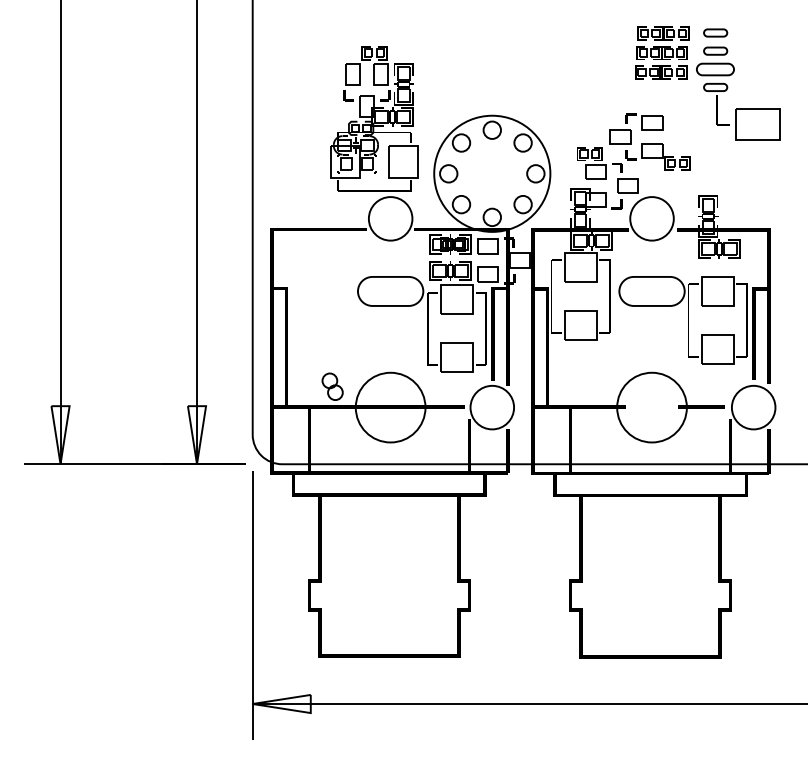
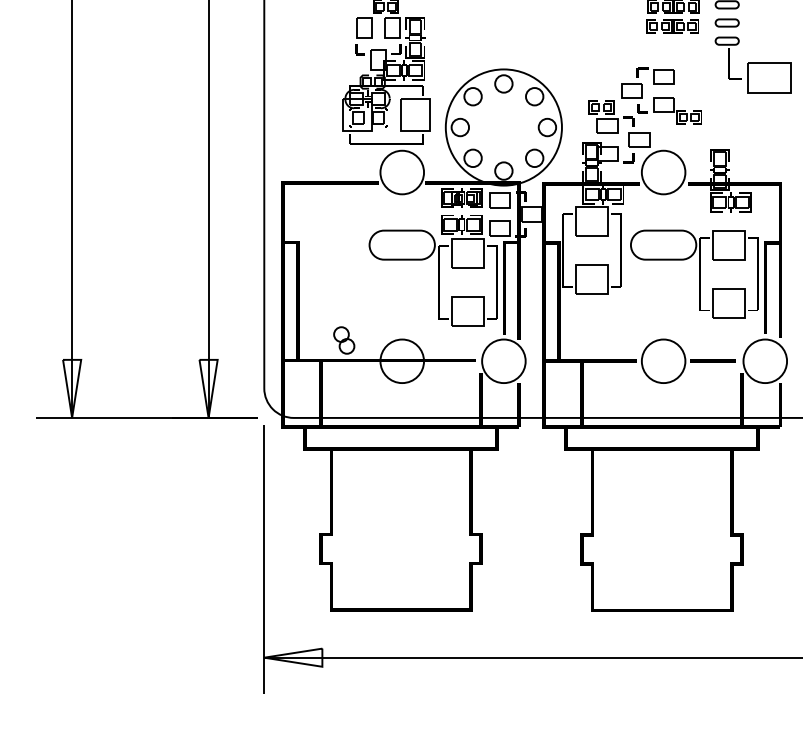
part: (715, 68) -> (727, 22), size x0.62
circle: (390, 407) -> (402, 361), size x0.62
circle: (651, 407) -> (663, 361), size x0.62

